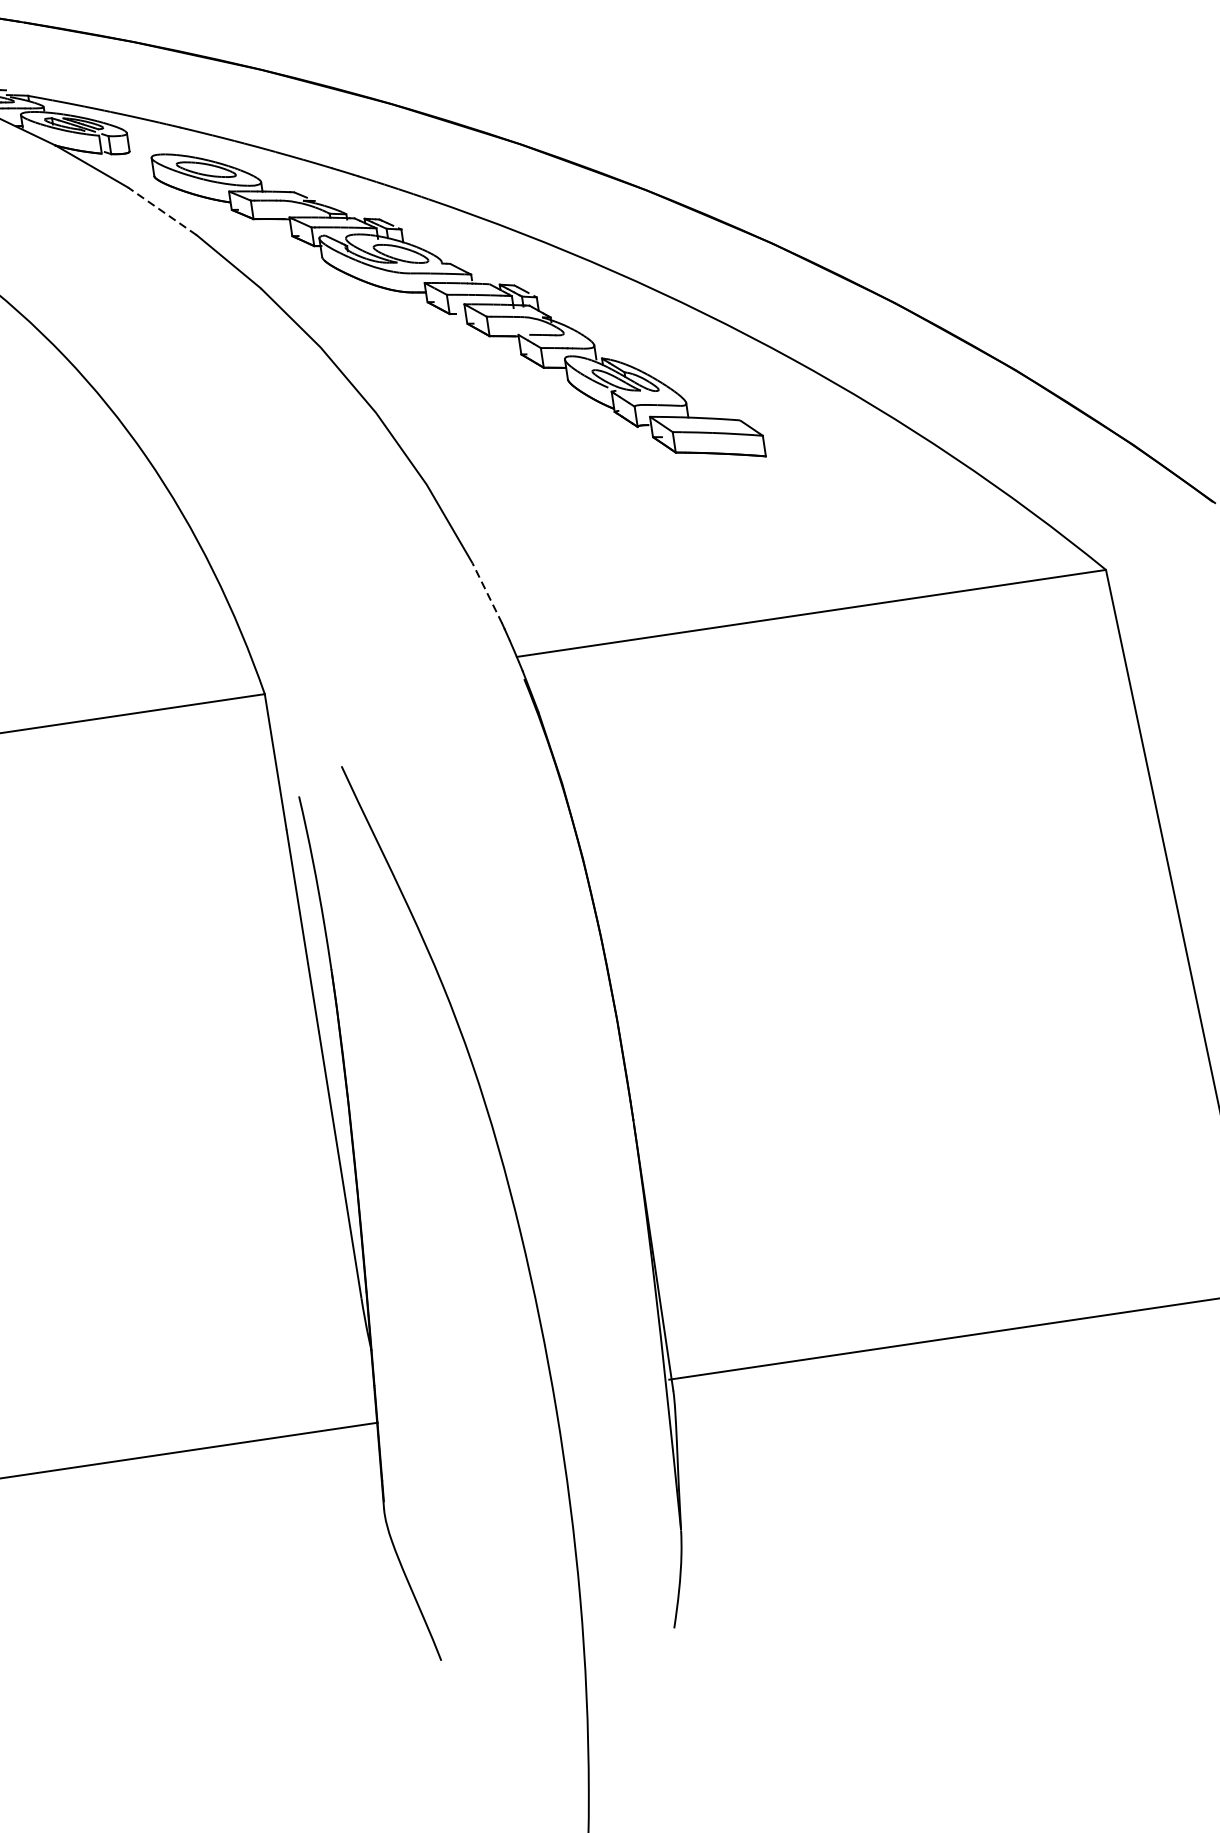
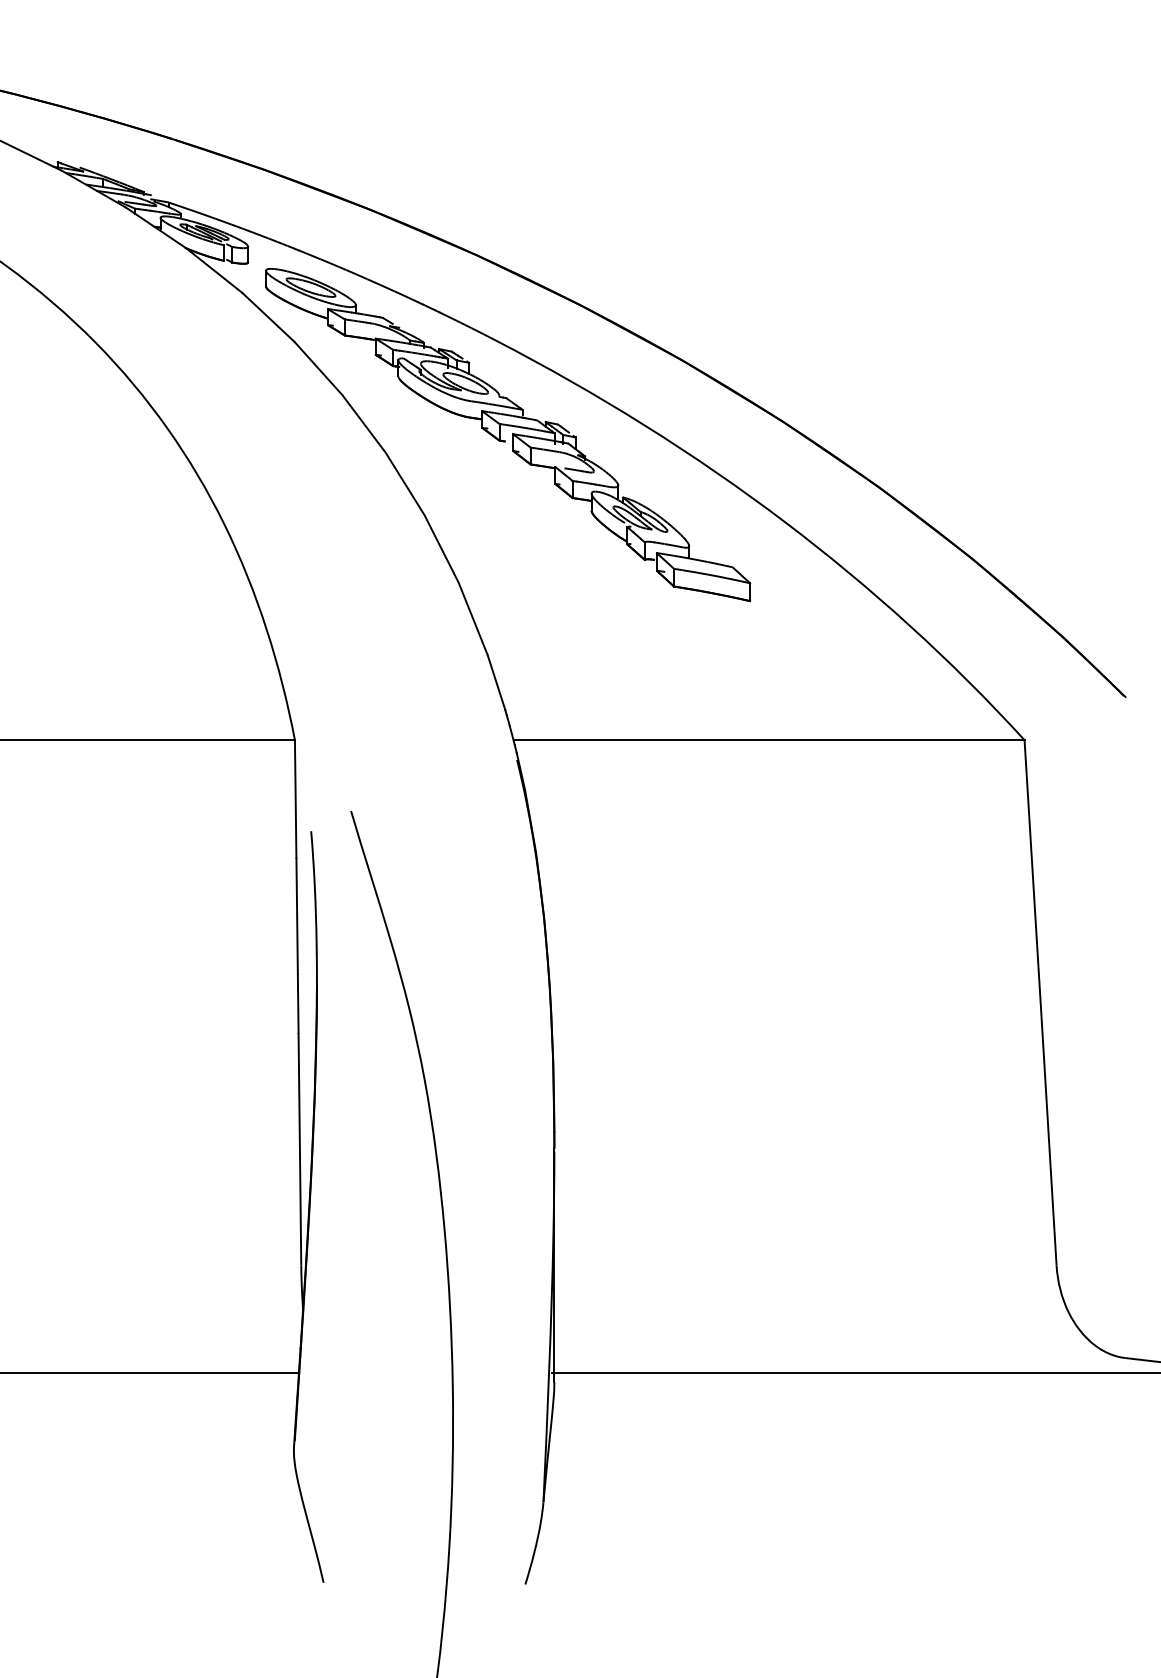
line: (162, 211) -> (268, 317), dashed -> solid
line: (487, 593) -> (496, 682), dashed -> solid

